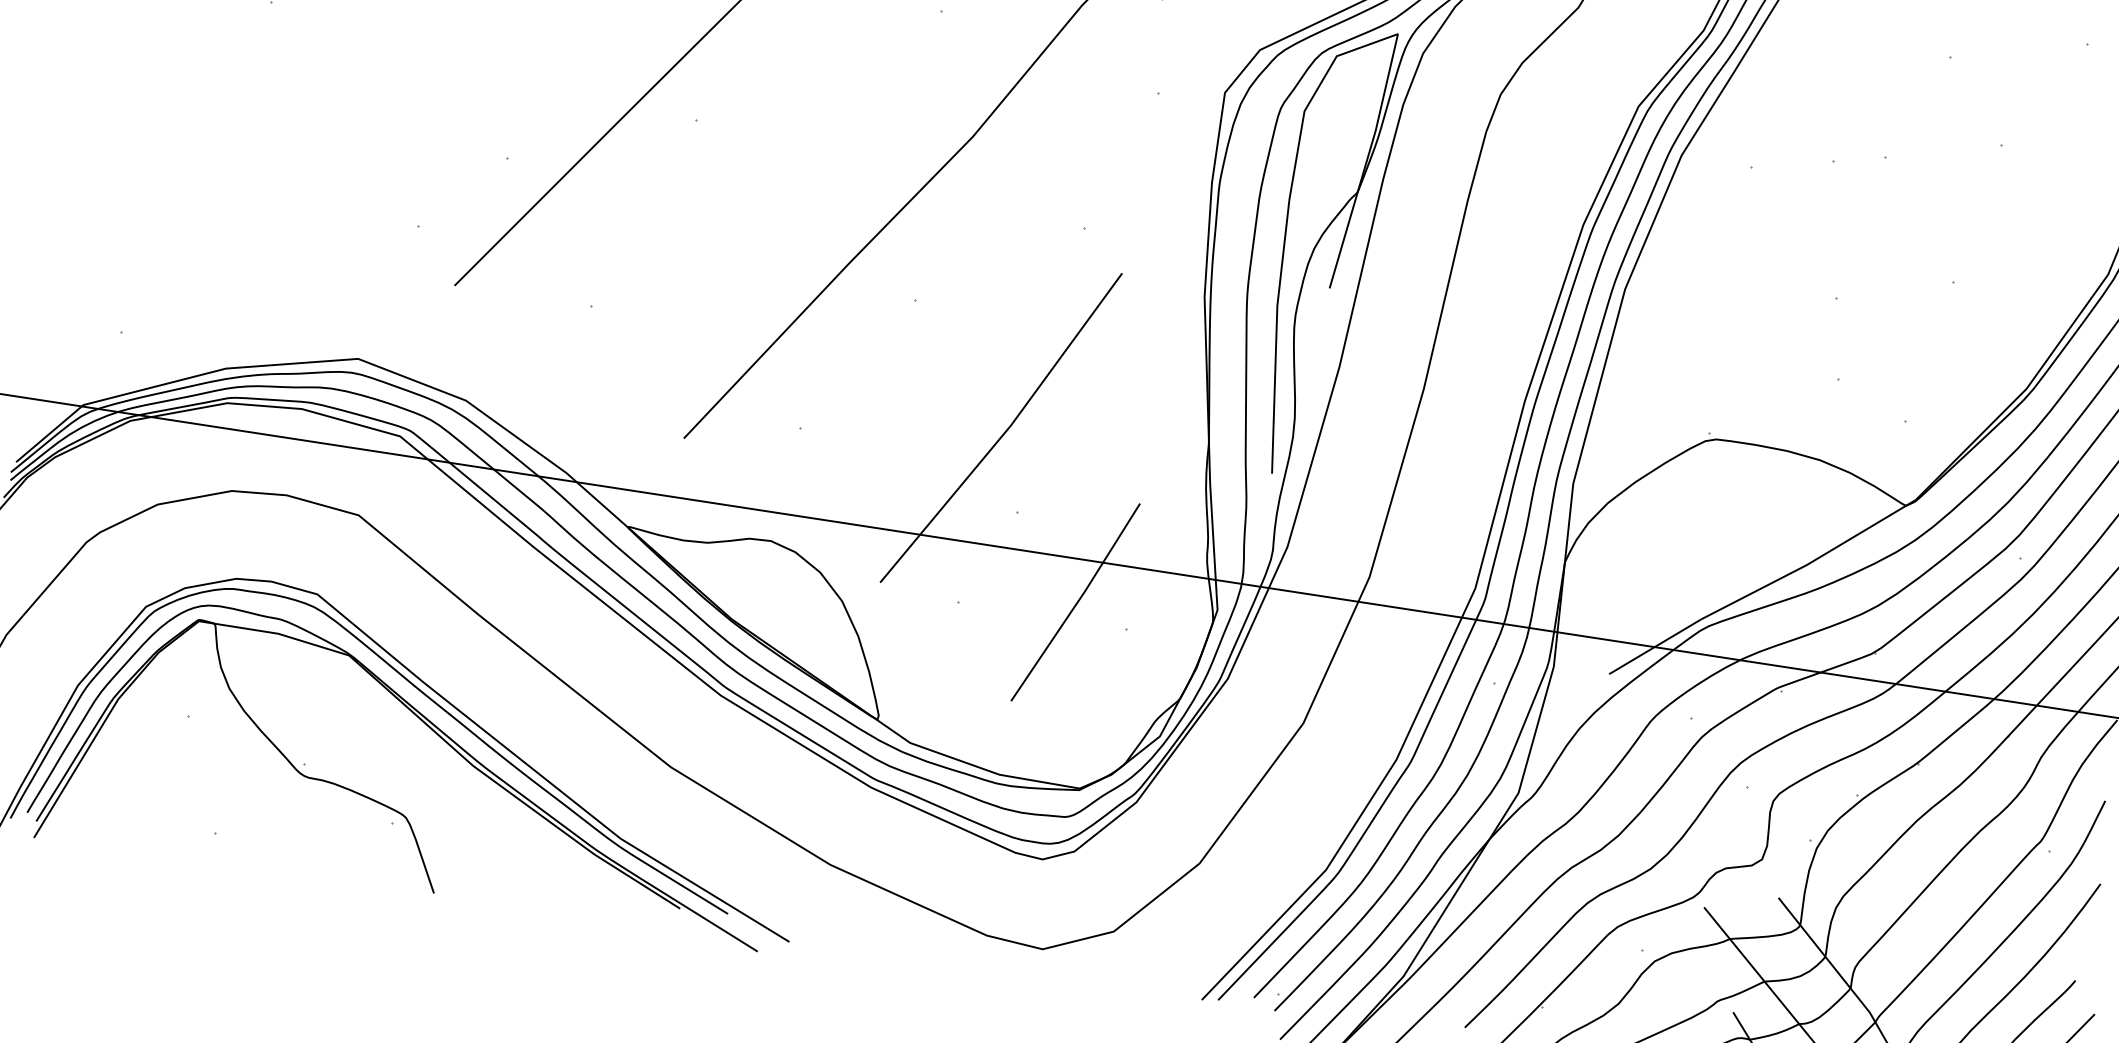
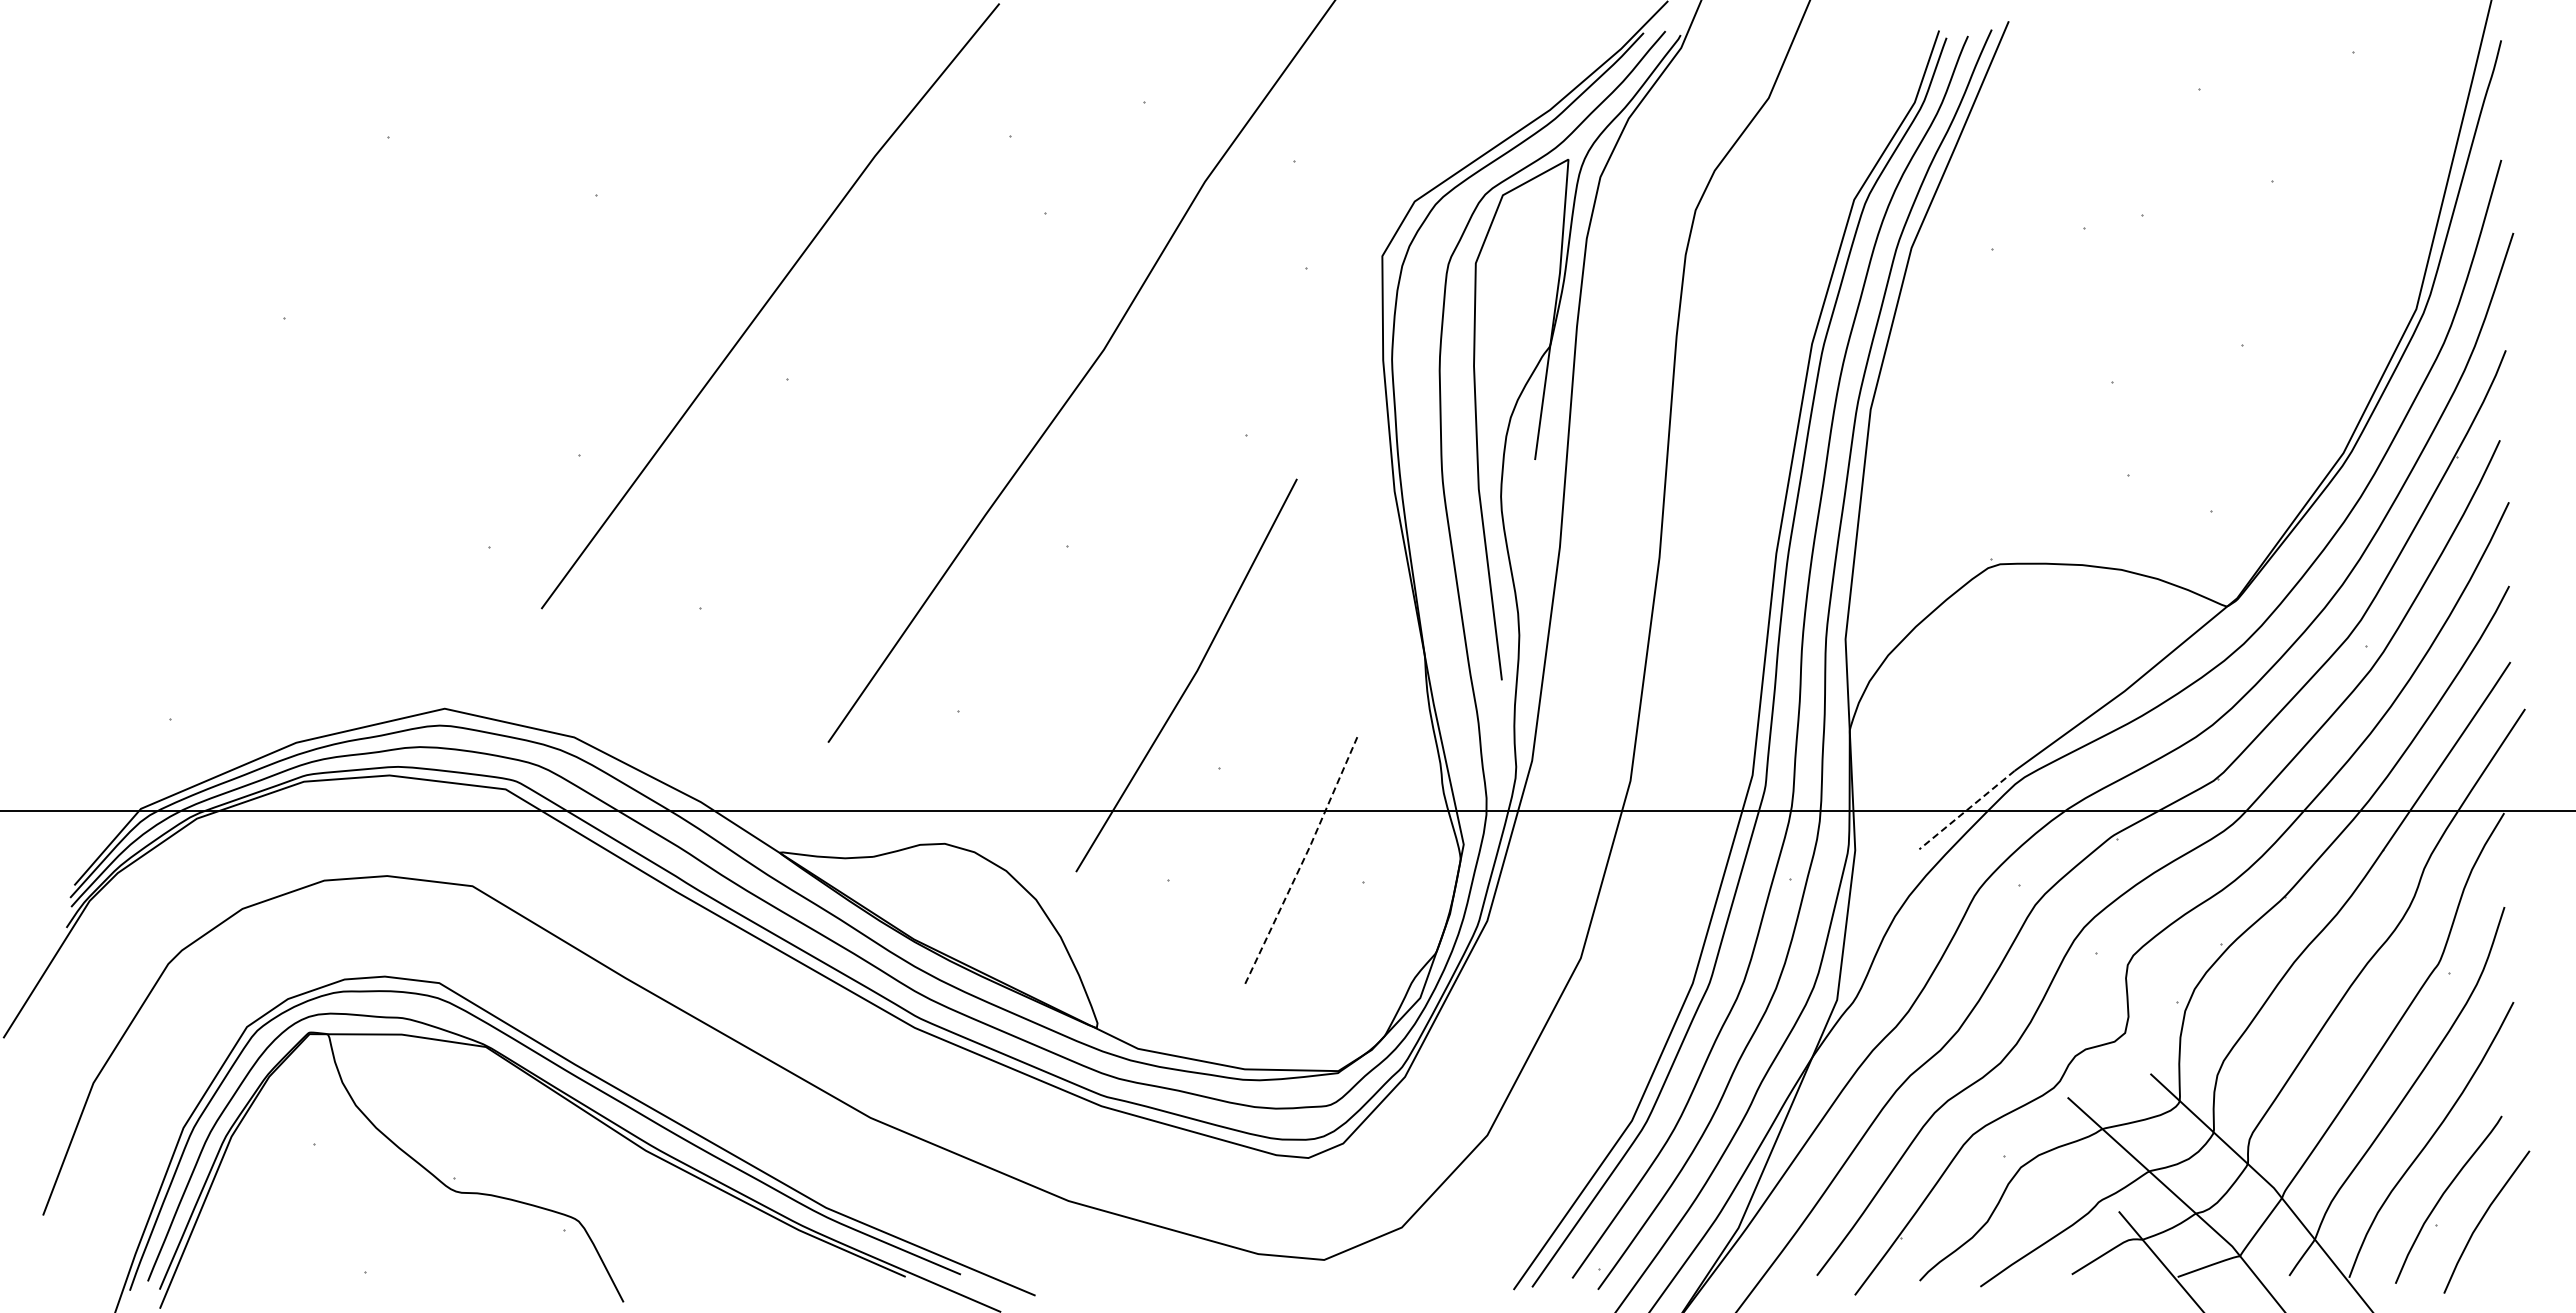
line: (1077, 602) -> (1303, 860), solid -> dashed
line: (1655, 647) -> (1967, 810), solid -> dashed

